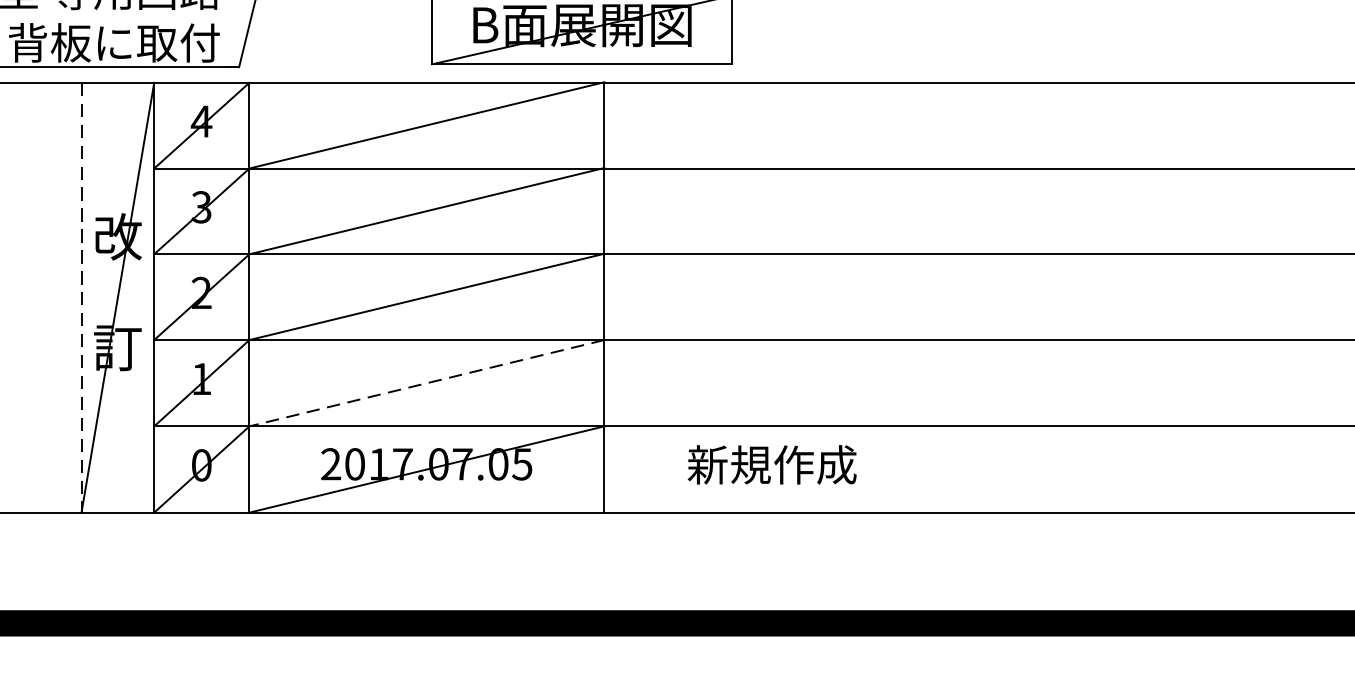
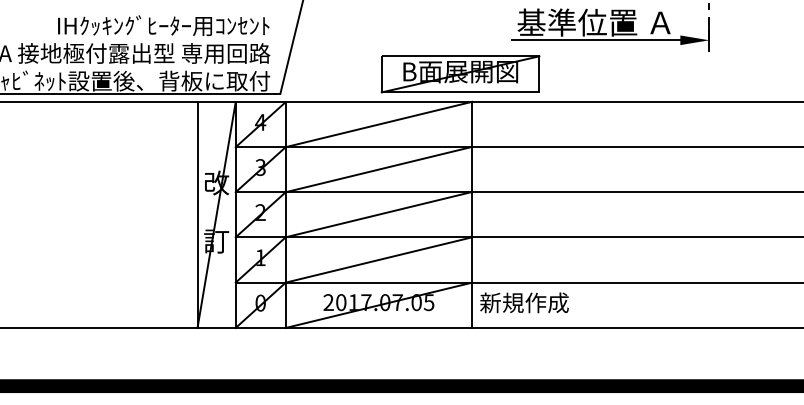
line: (81, 298) -> (197, 215), dashed -> solid
line: (427, 382) -> (379, 259), dashed -> solid
text: (772, 464) -> (524, 302), moved

